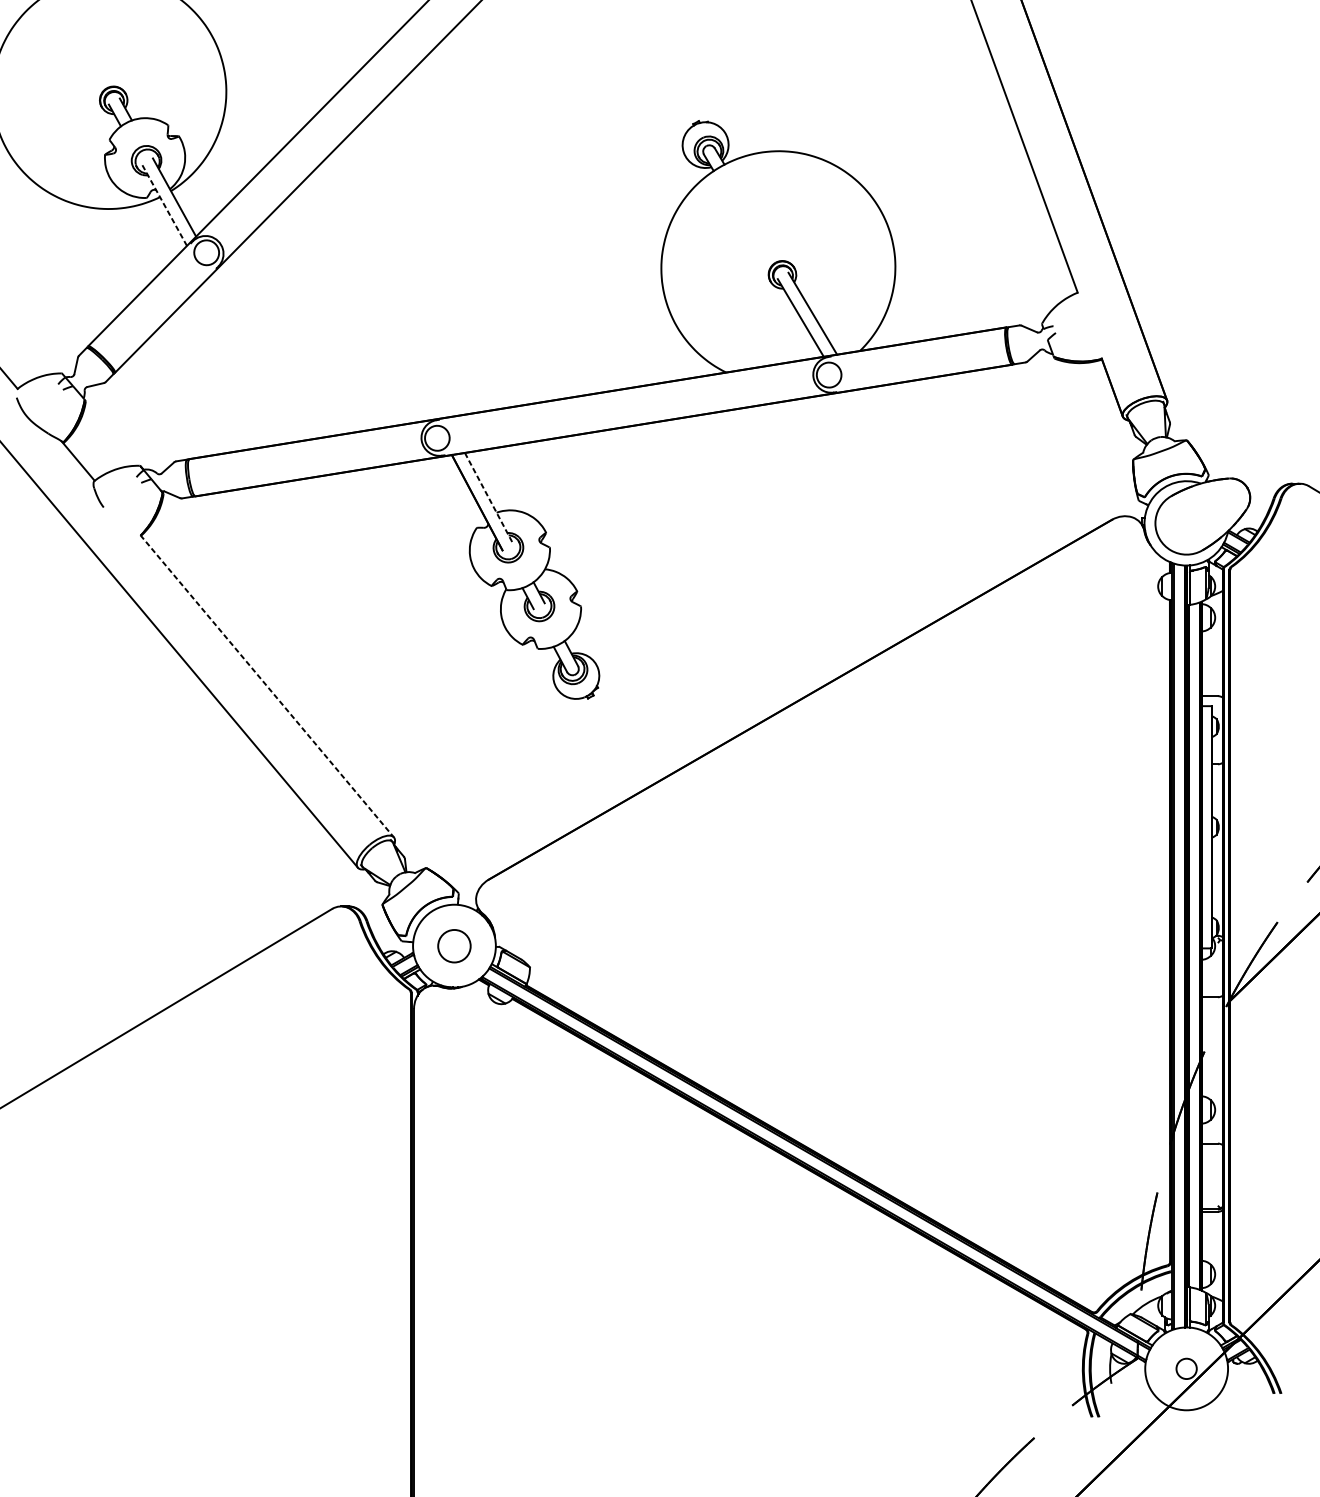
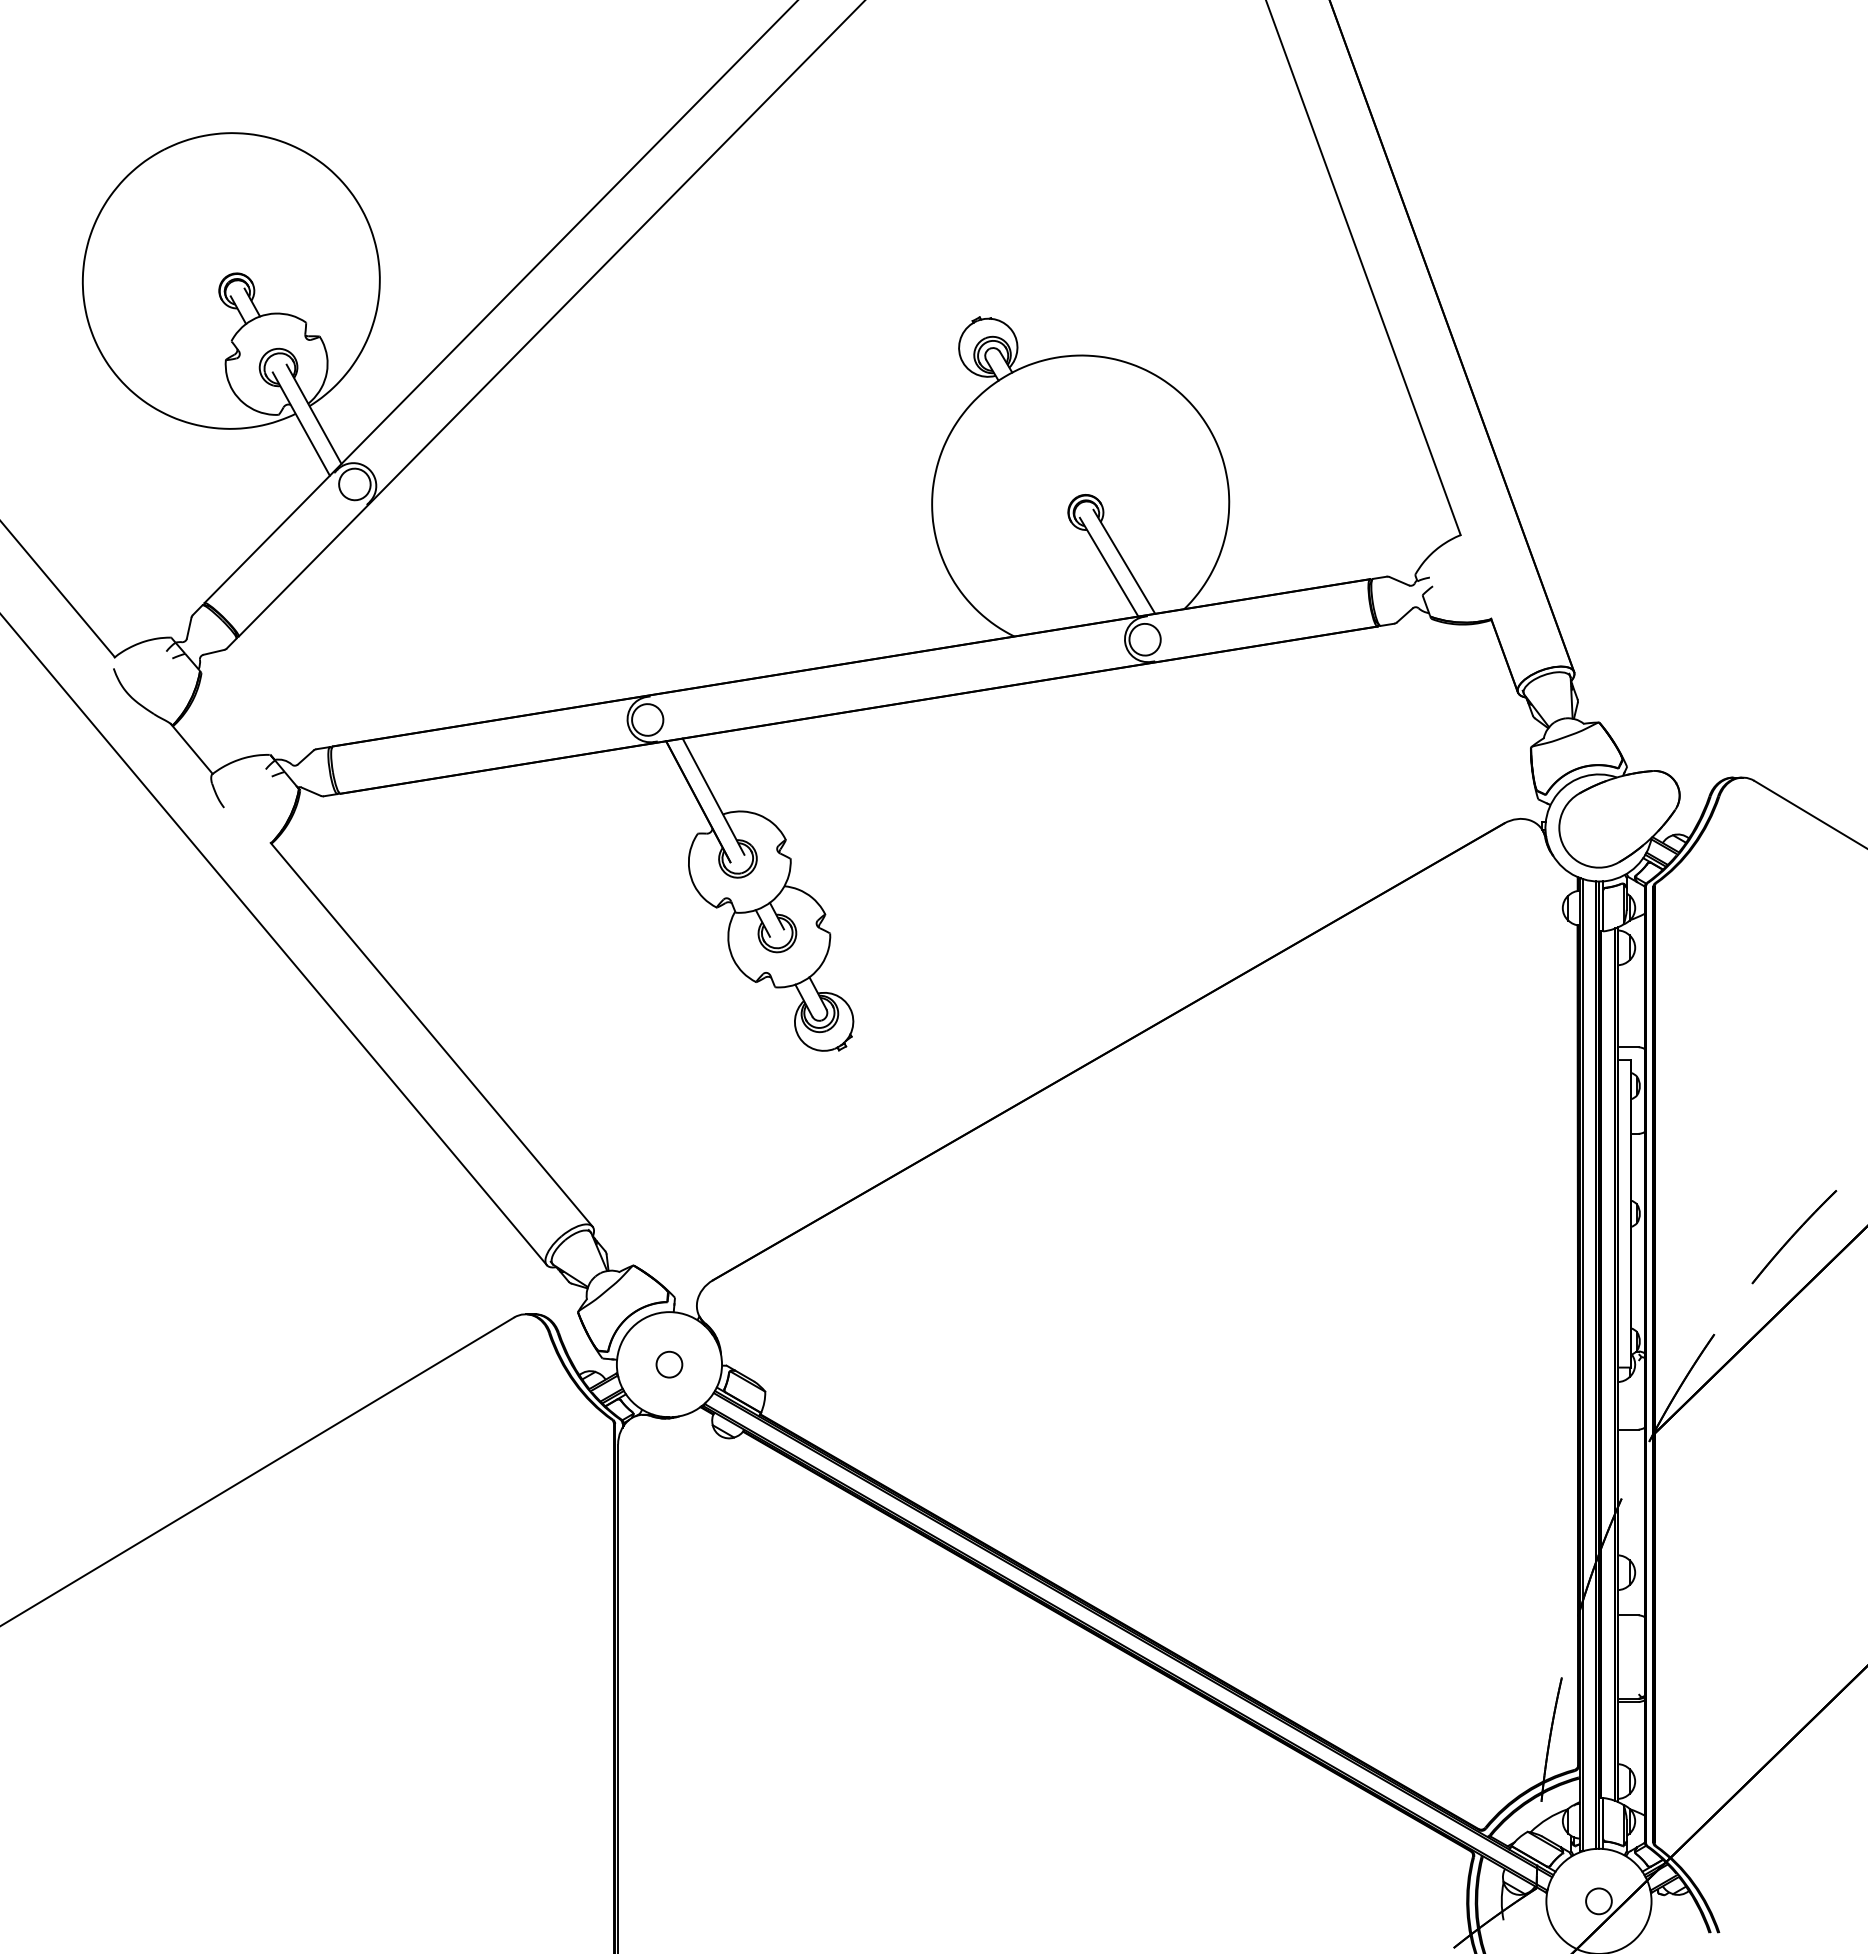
line: (164, 205) -> (301, 424), dashed -> solid
line: (489, 498) -> (713, 796), dashed -> solid
line: (267, 686) -> (432, 1035), dashed -> solid
circle: (454, 945) -> (669, 1364), size x0.62

